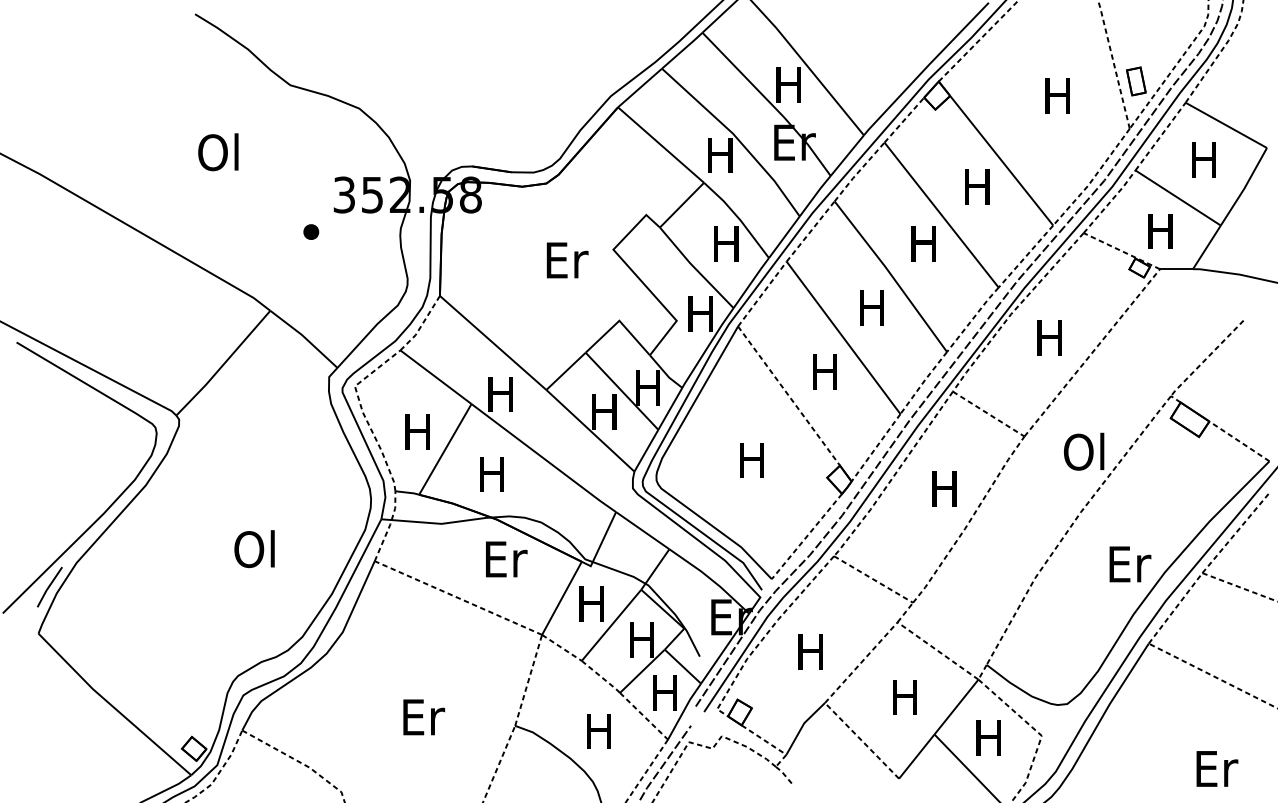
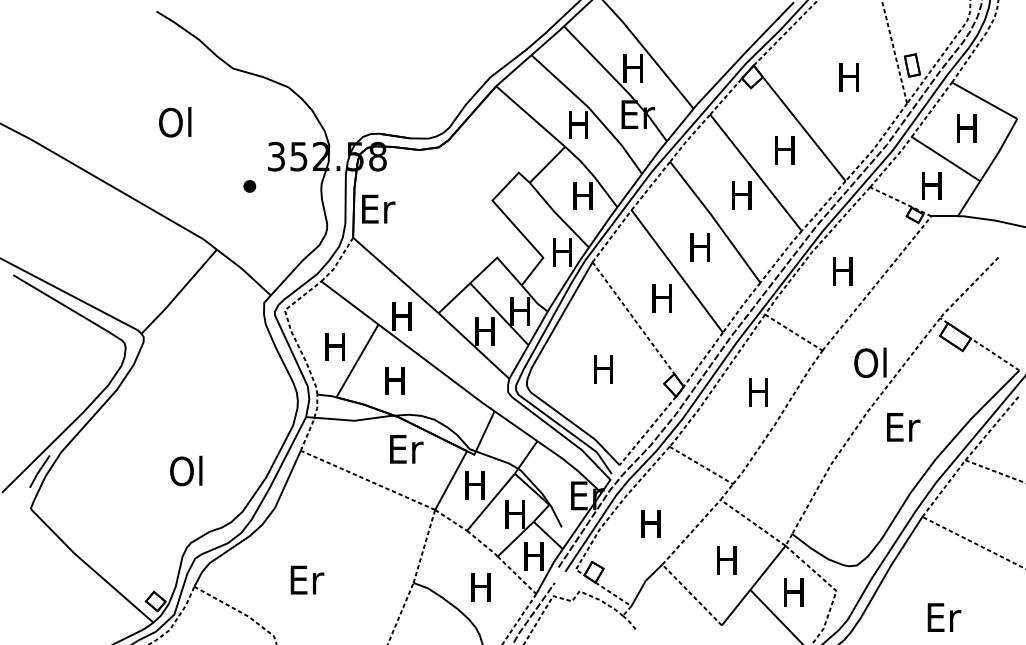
text: (567, 259) -> (378, 208), moved
text: (254, 548) -> (186, 470), moved
text: (1130, 564) -> (903, 427), moved
text: (424, 716) -> (307, 579), moved
text: (1217, 768) -> (944, 617), moved

